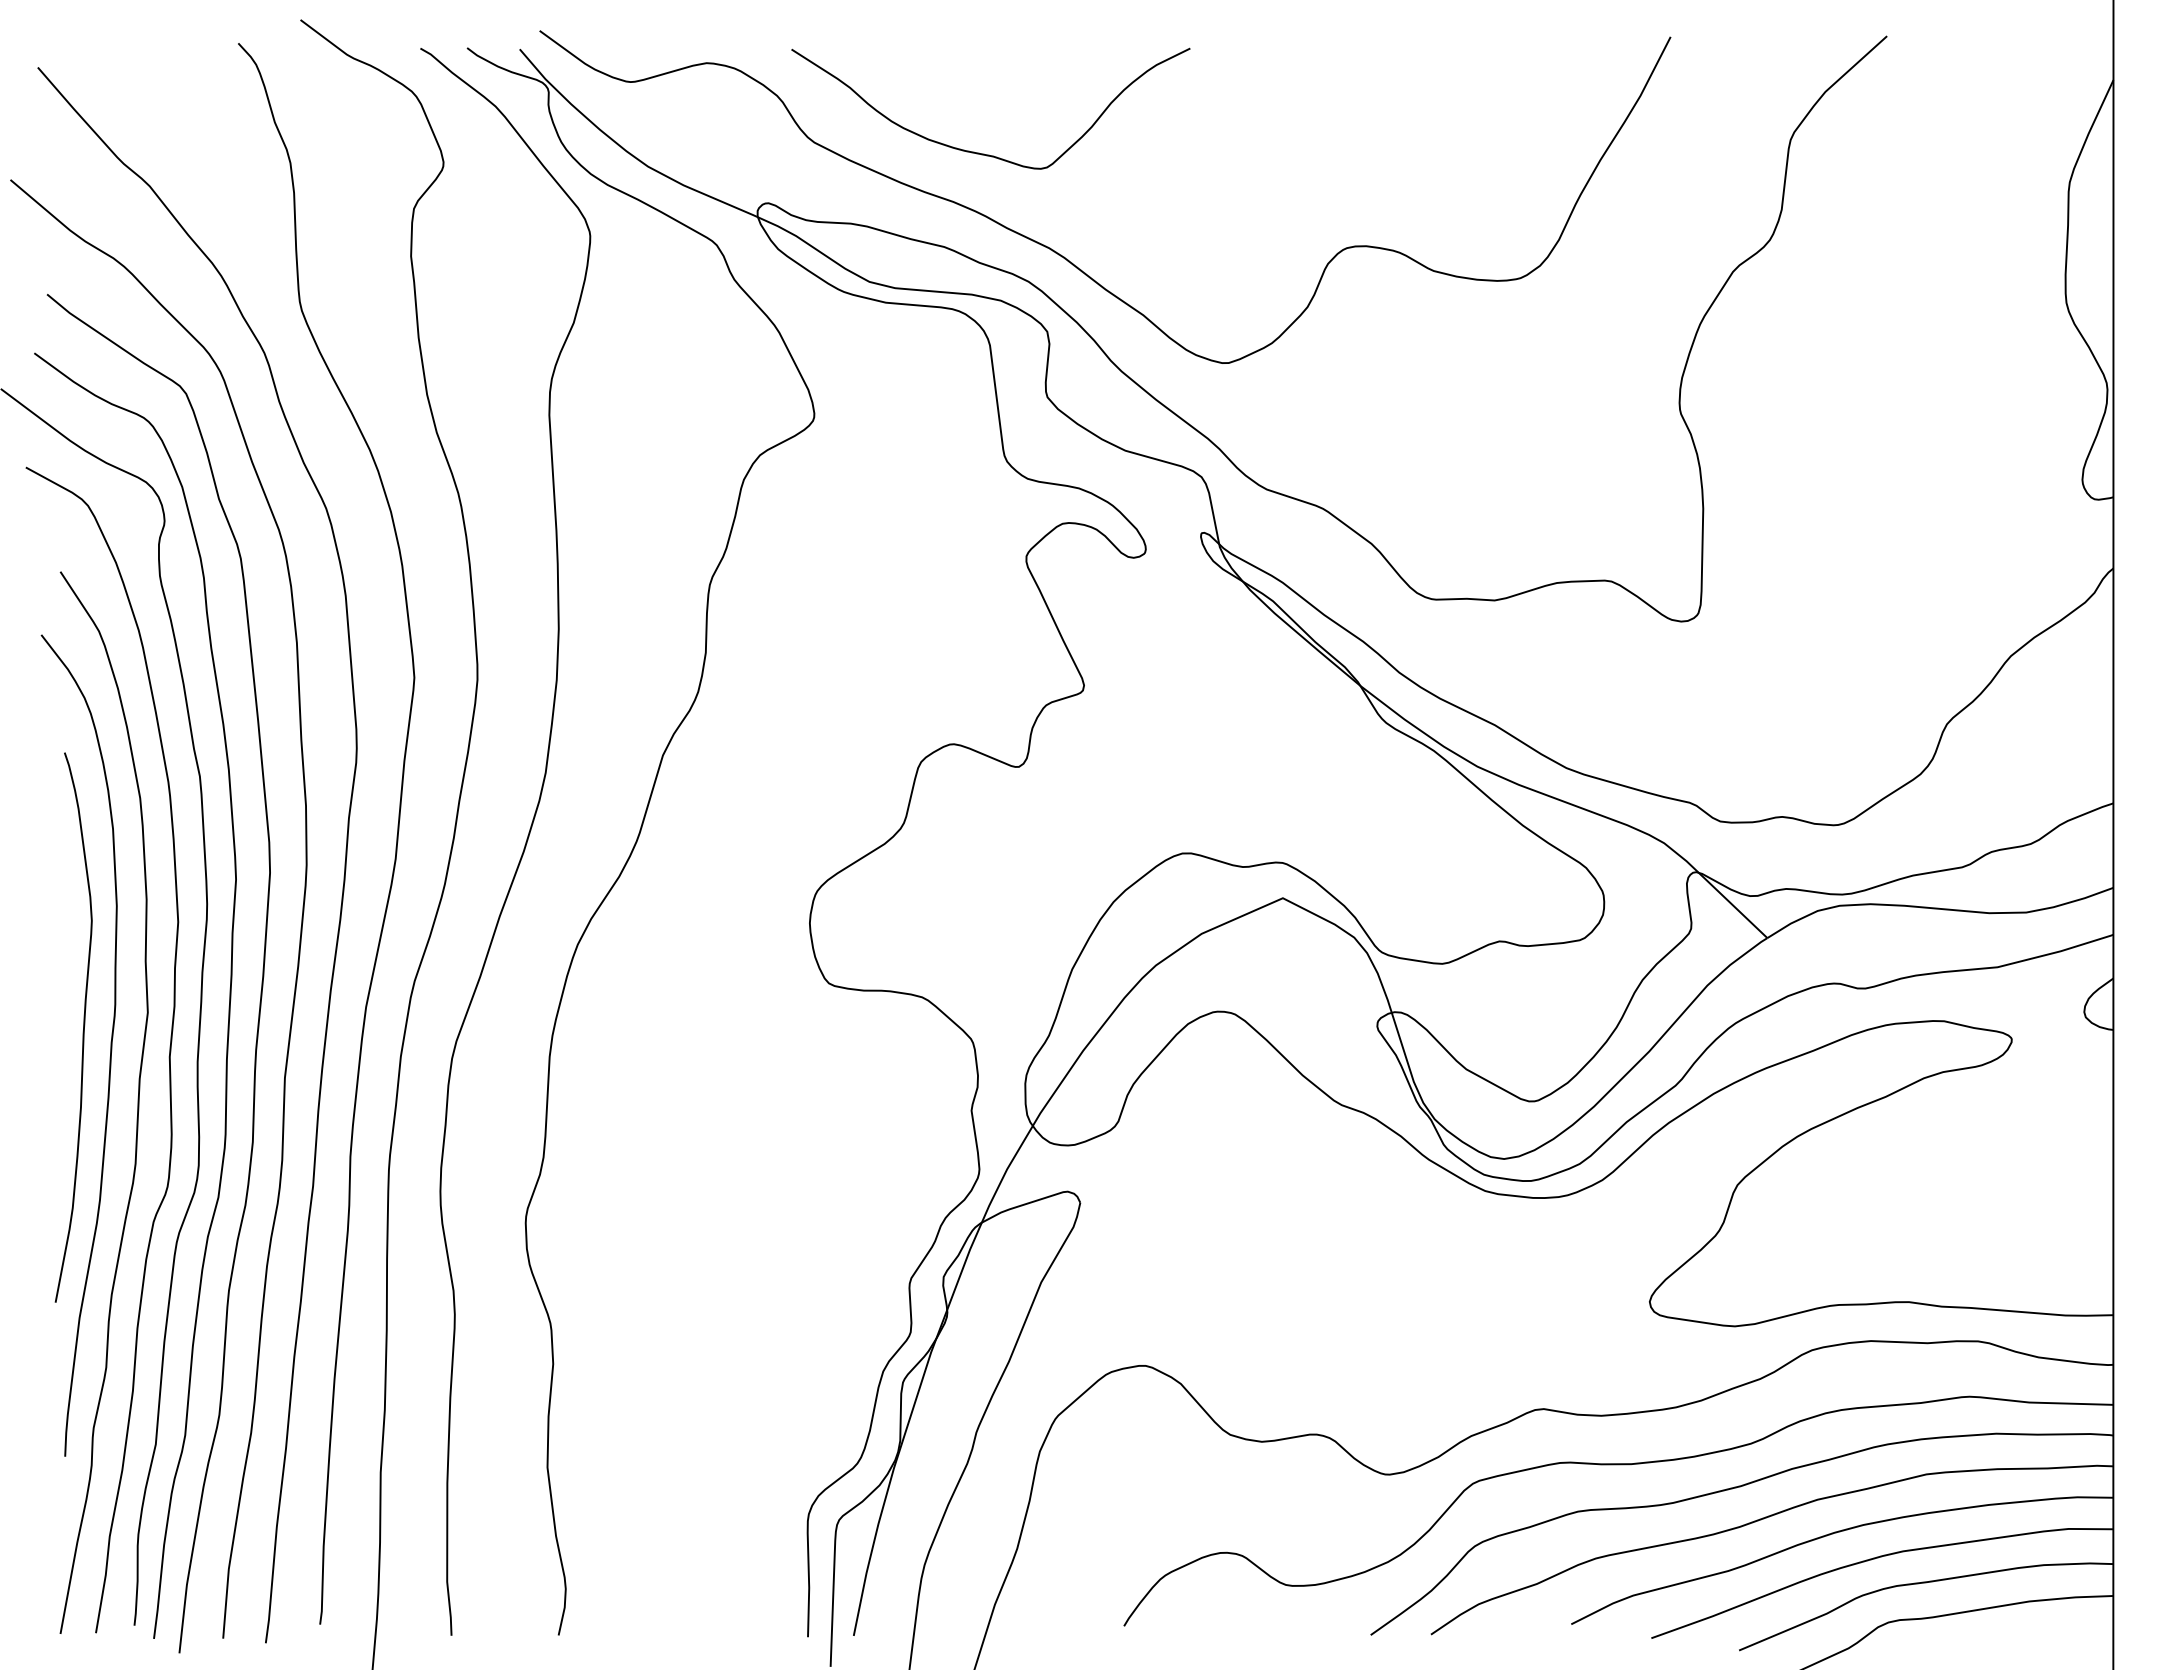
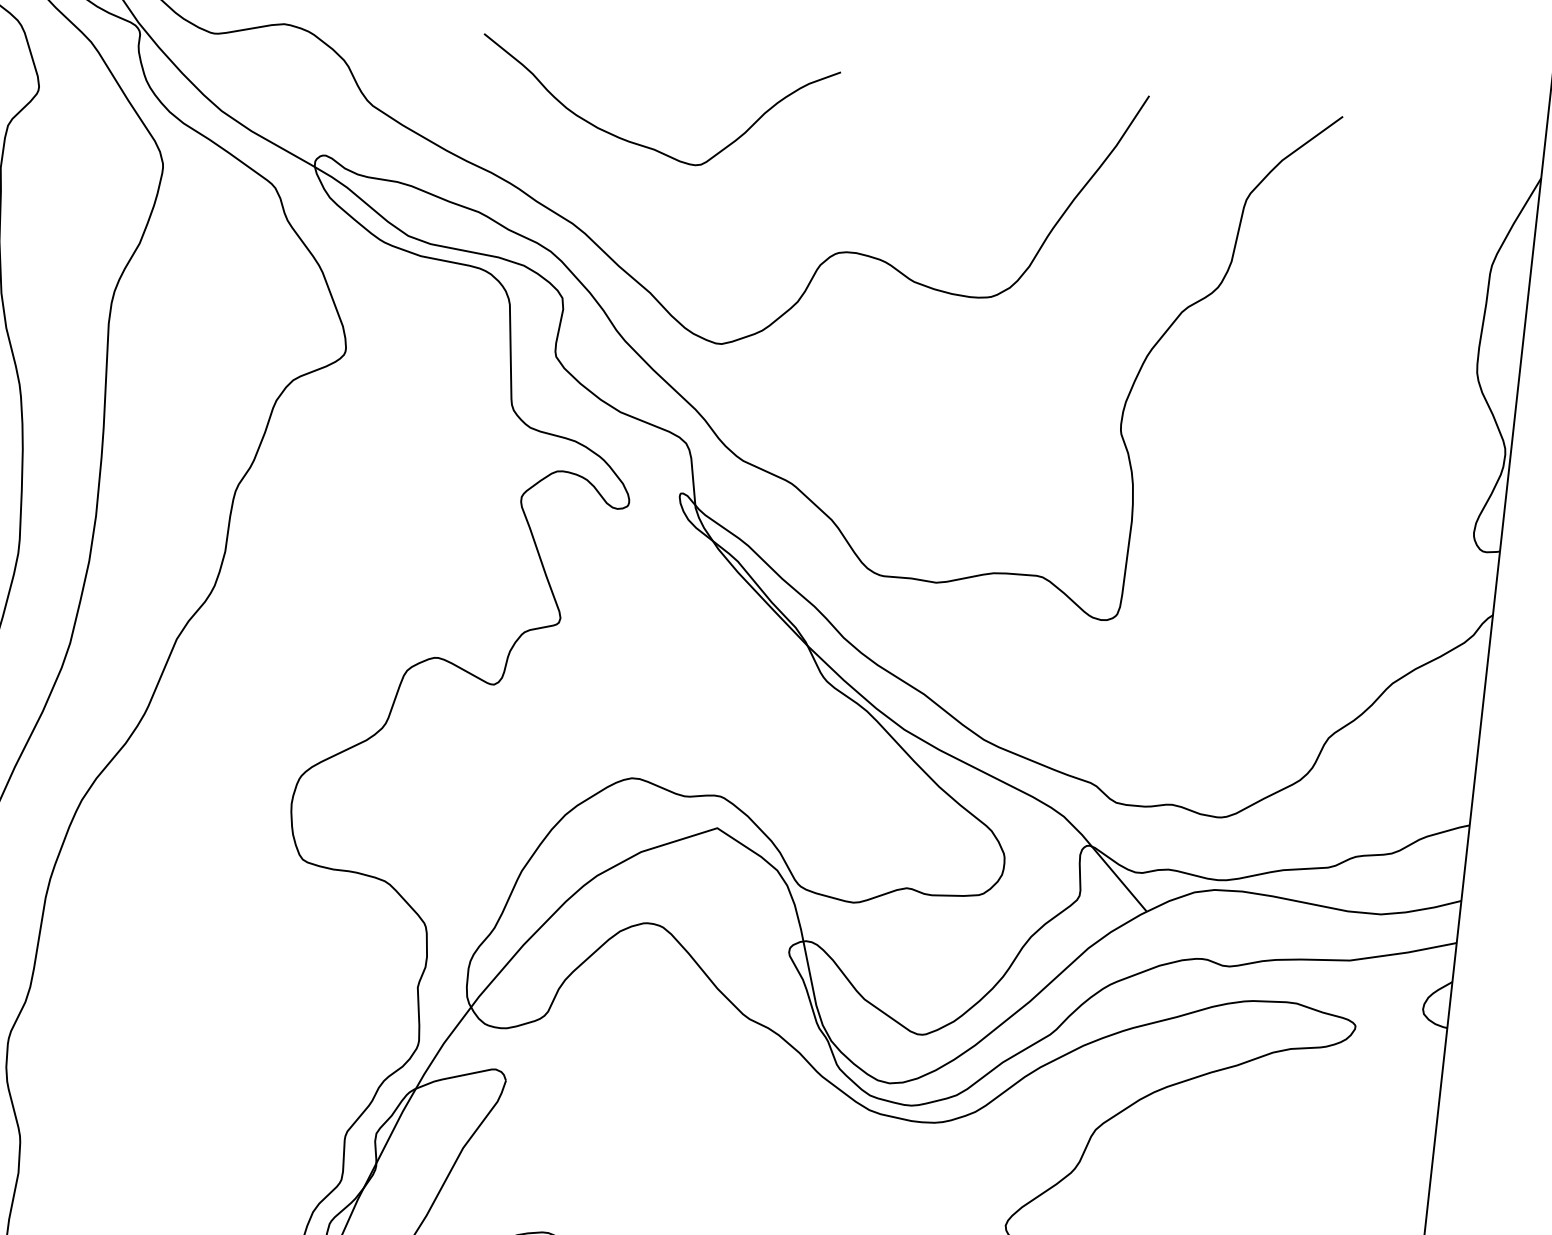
curve: (979, 152) -> (642, 144), moved

